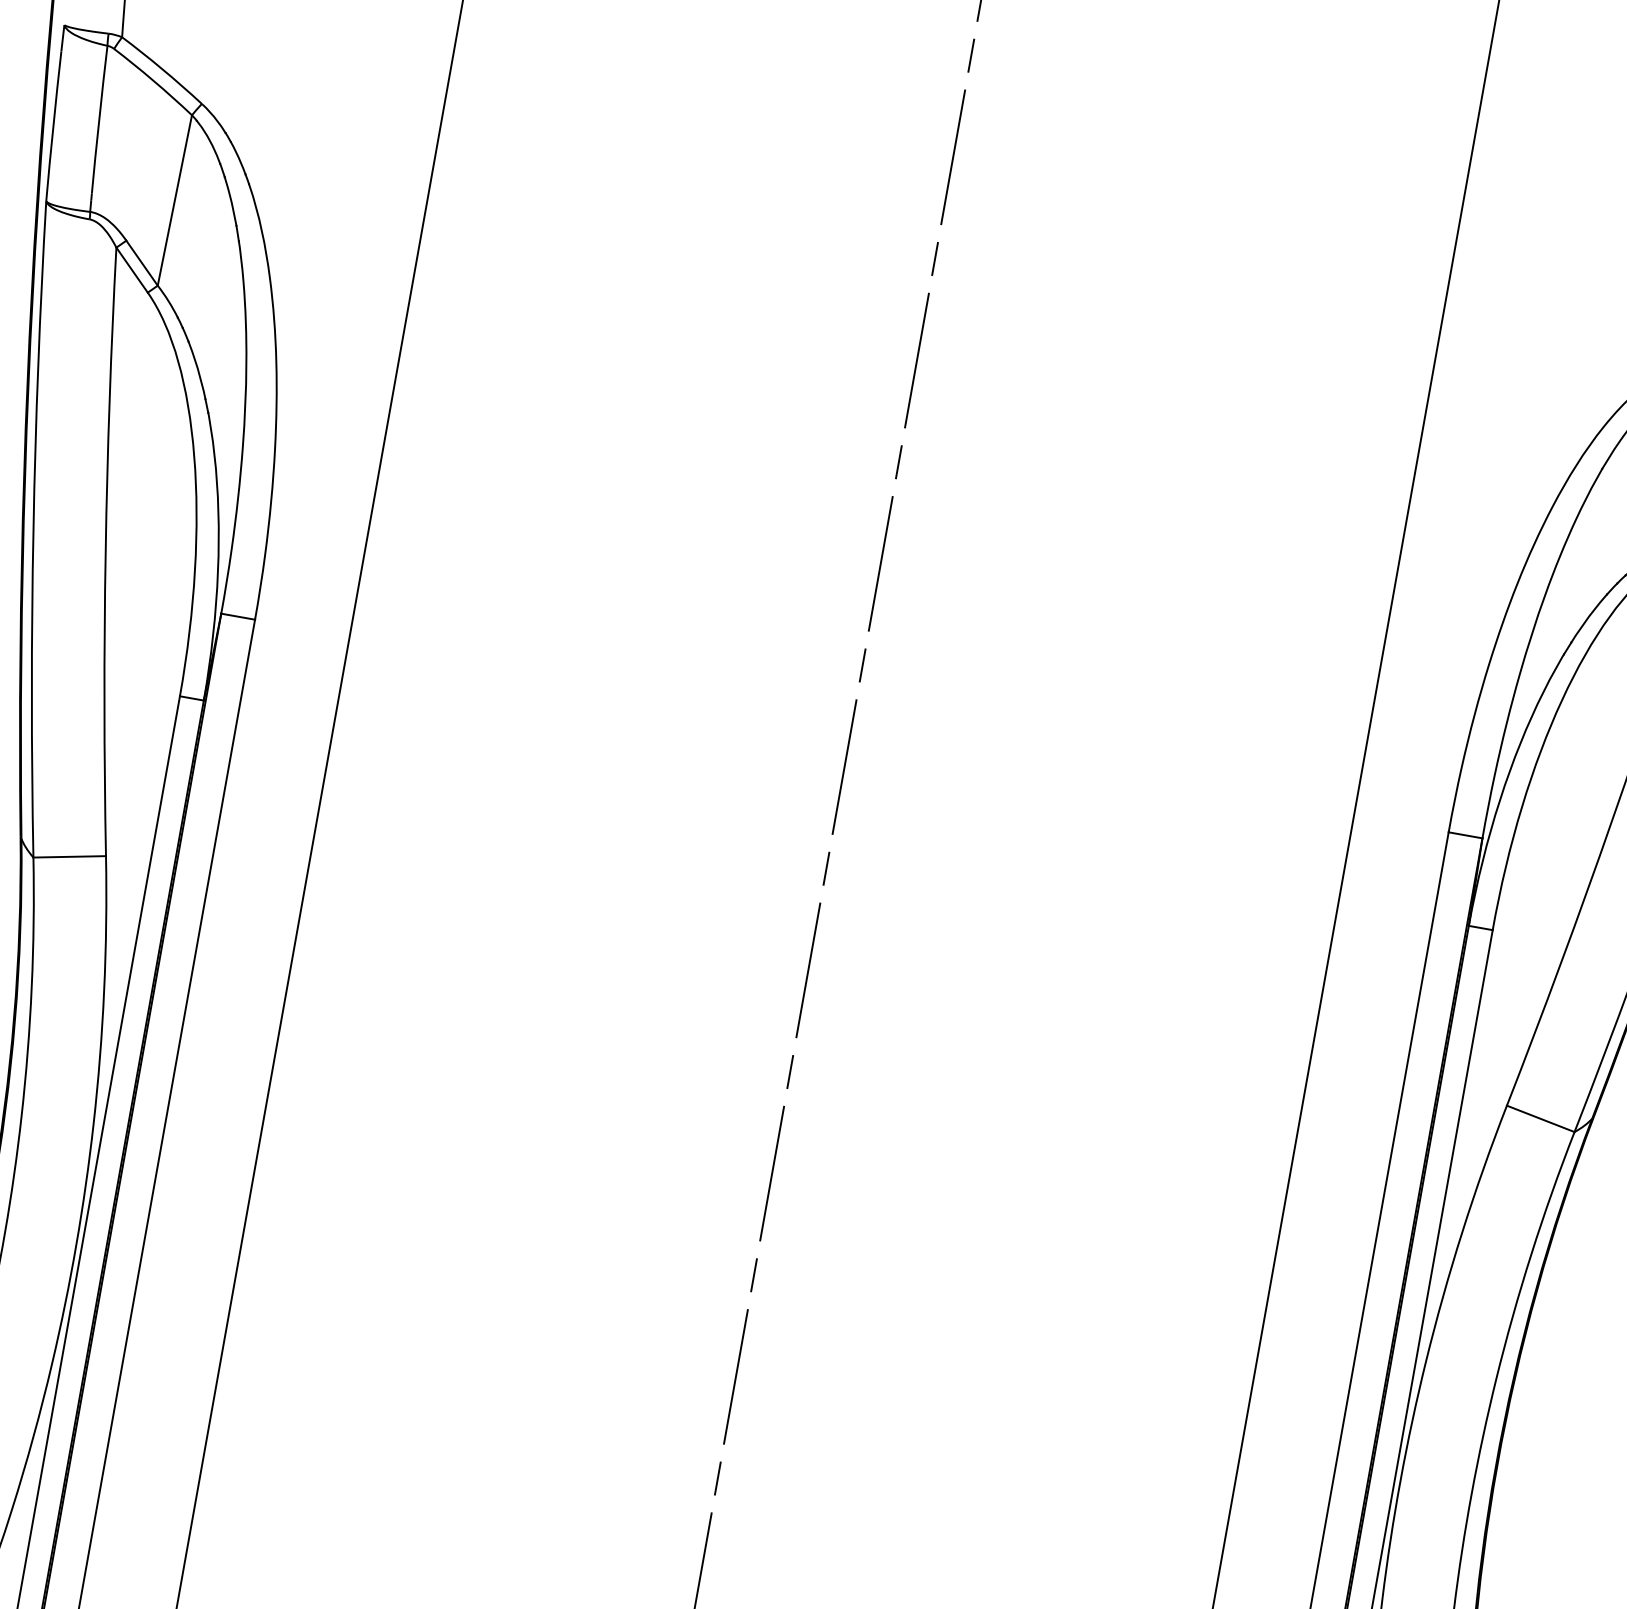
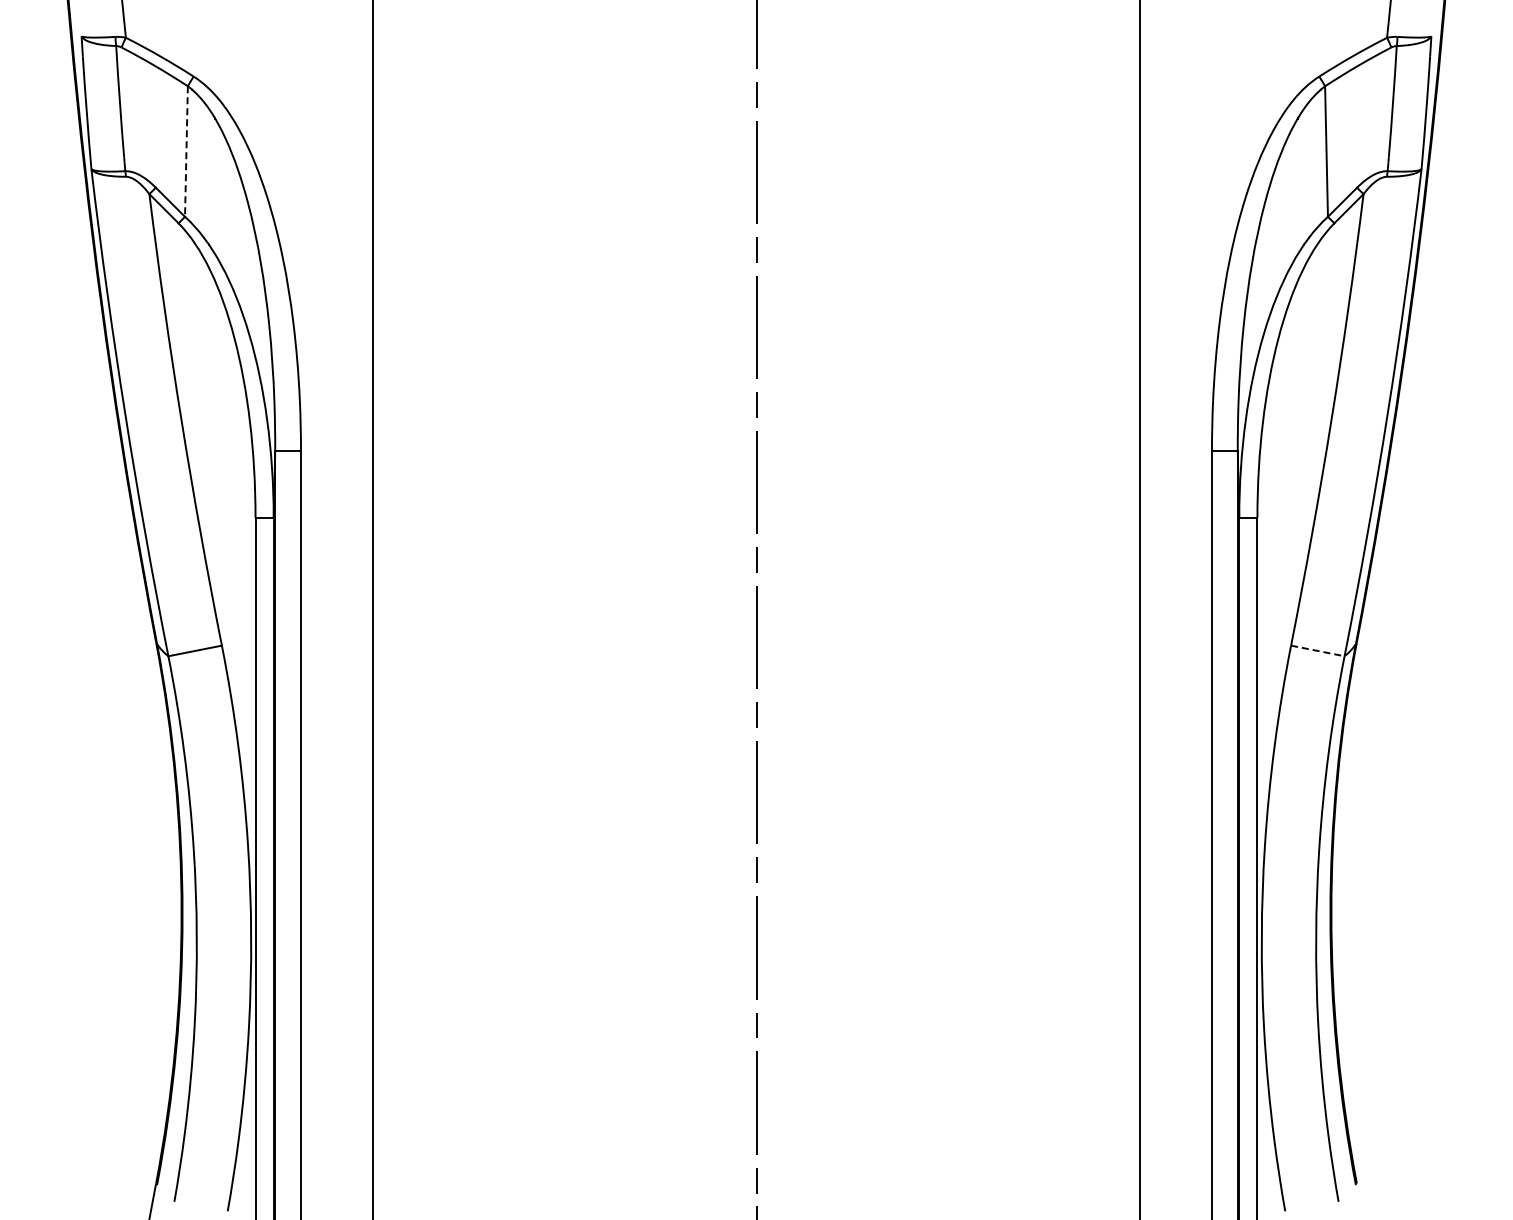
line: (174, 201) -> (186, 152), solid -> dashed
line: (1541, 1119) -> (1318, 651), solid -> dashed

